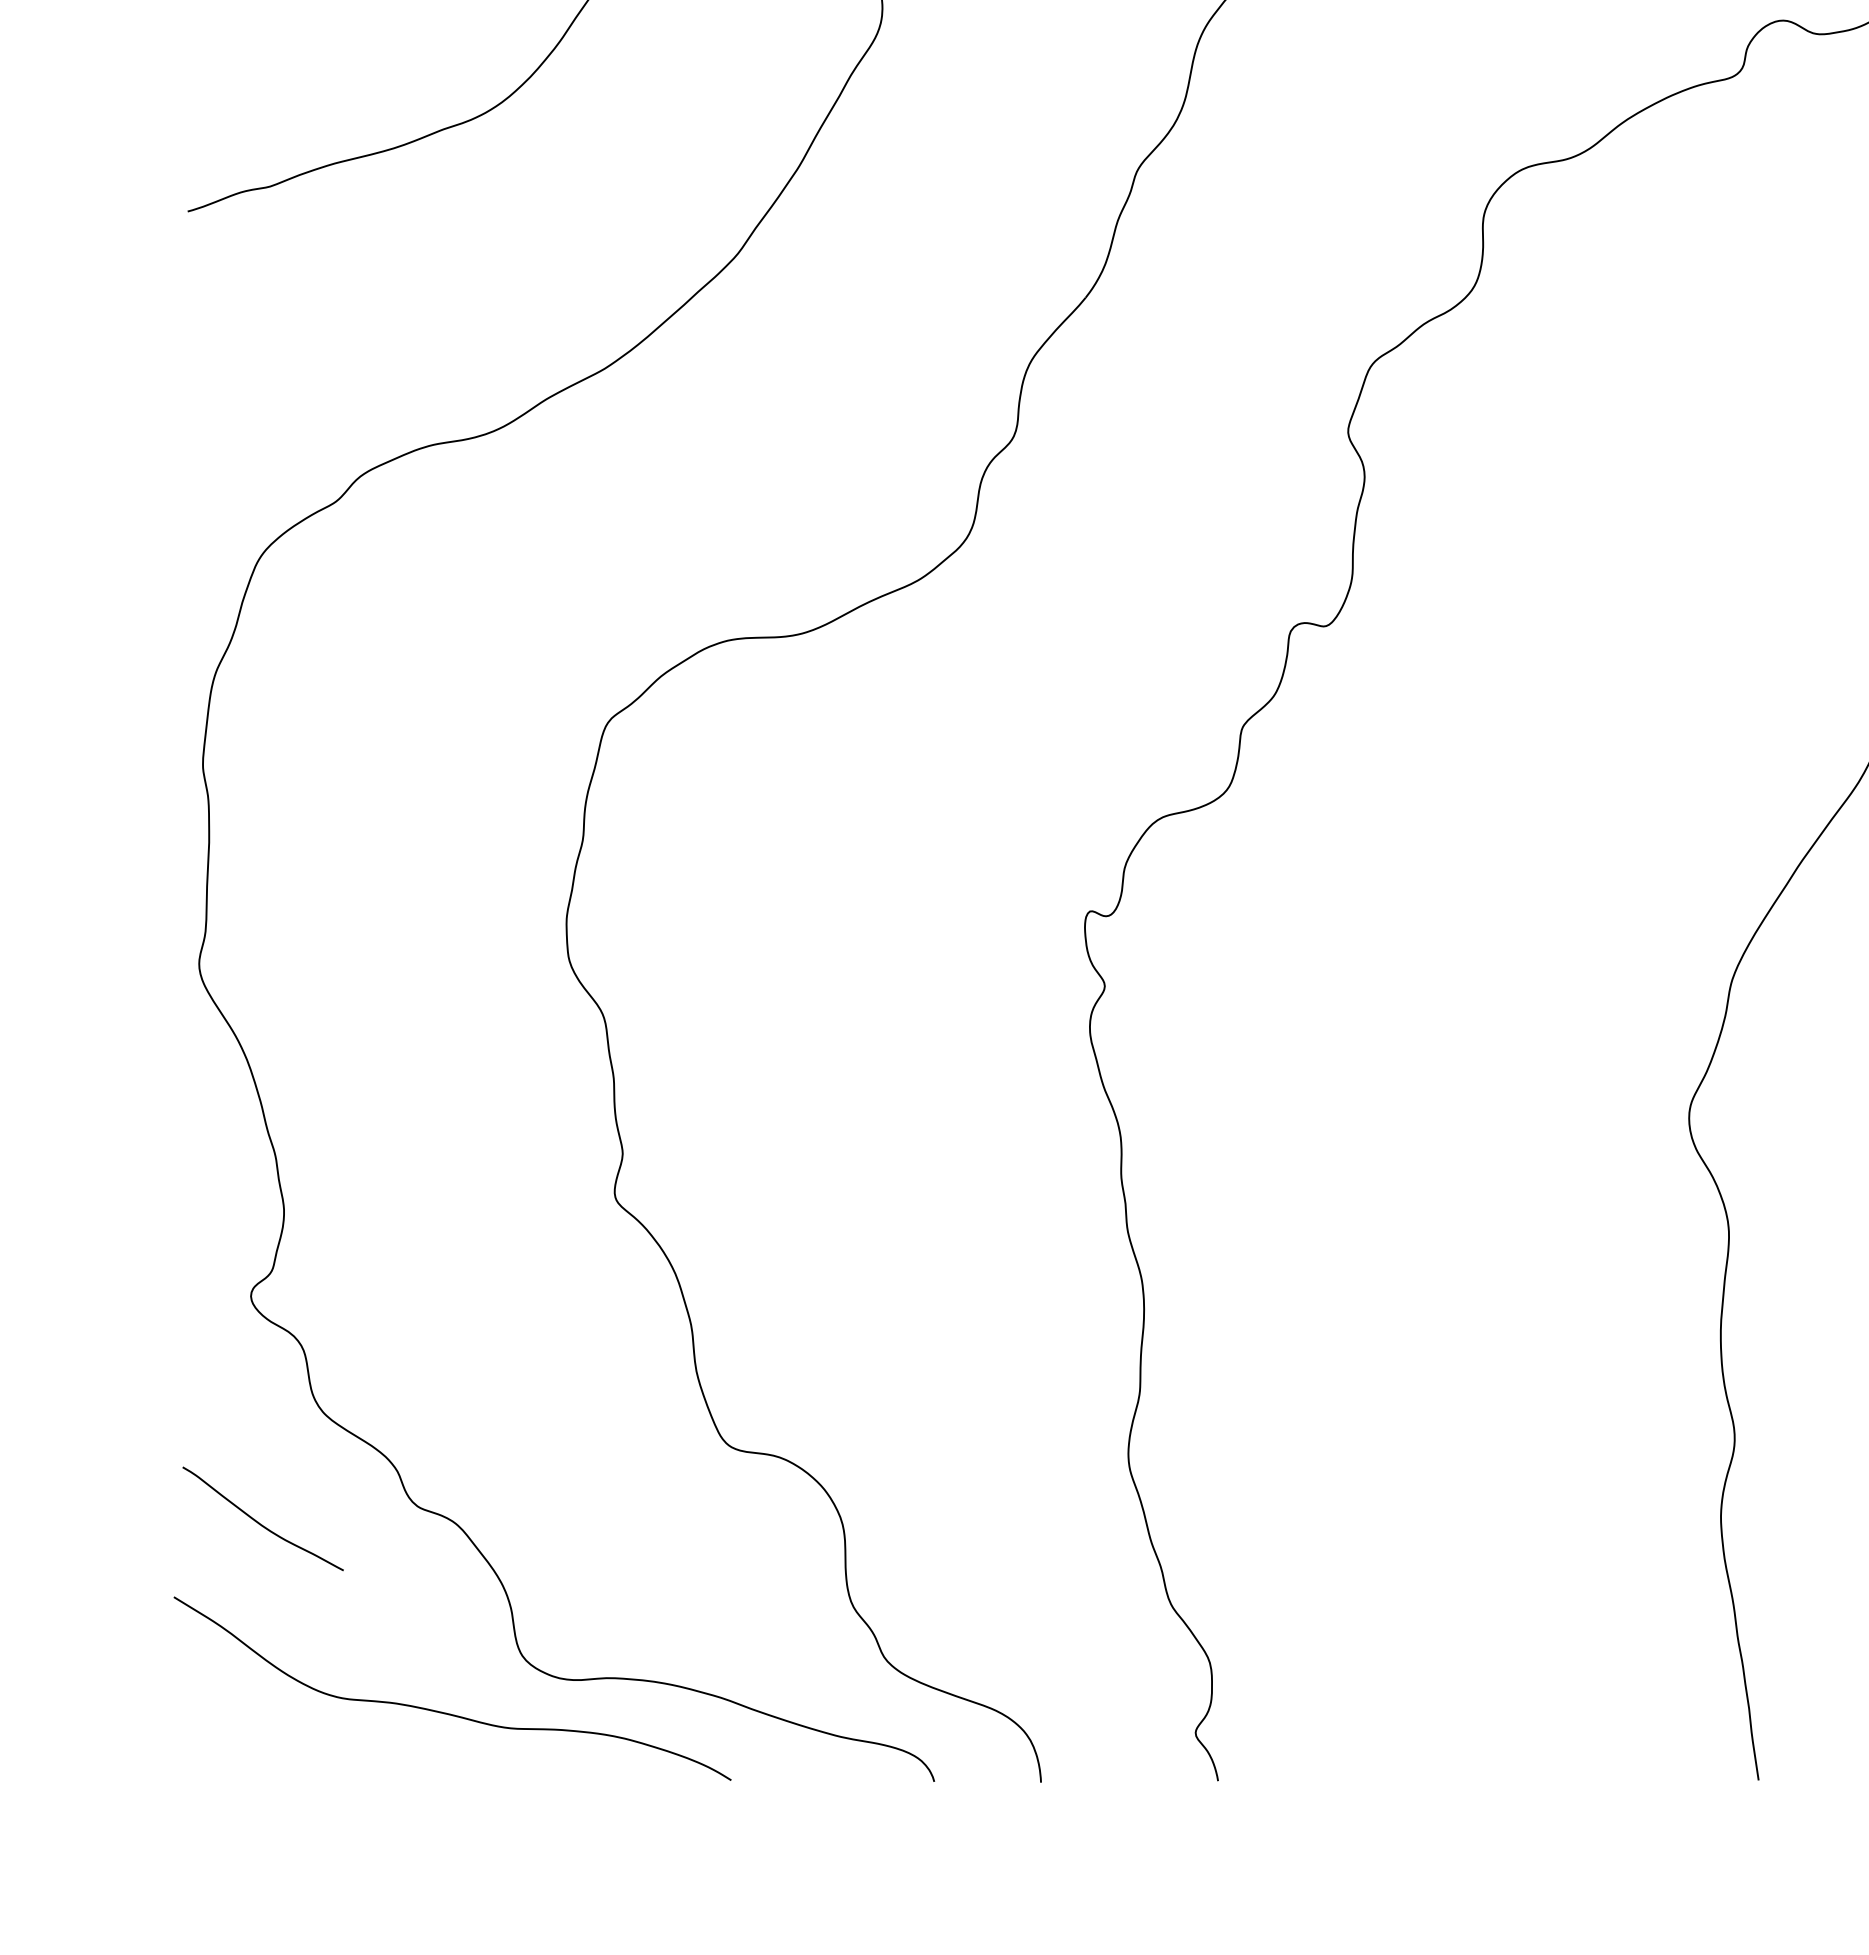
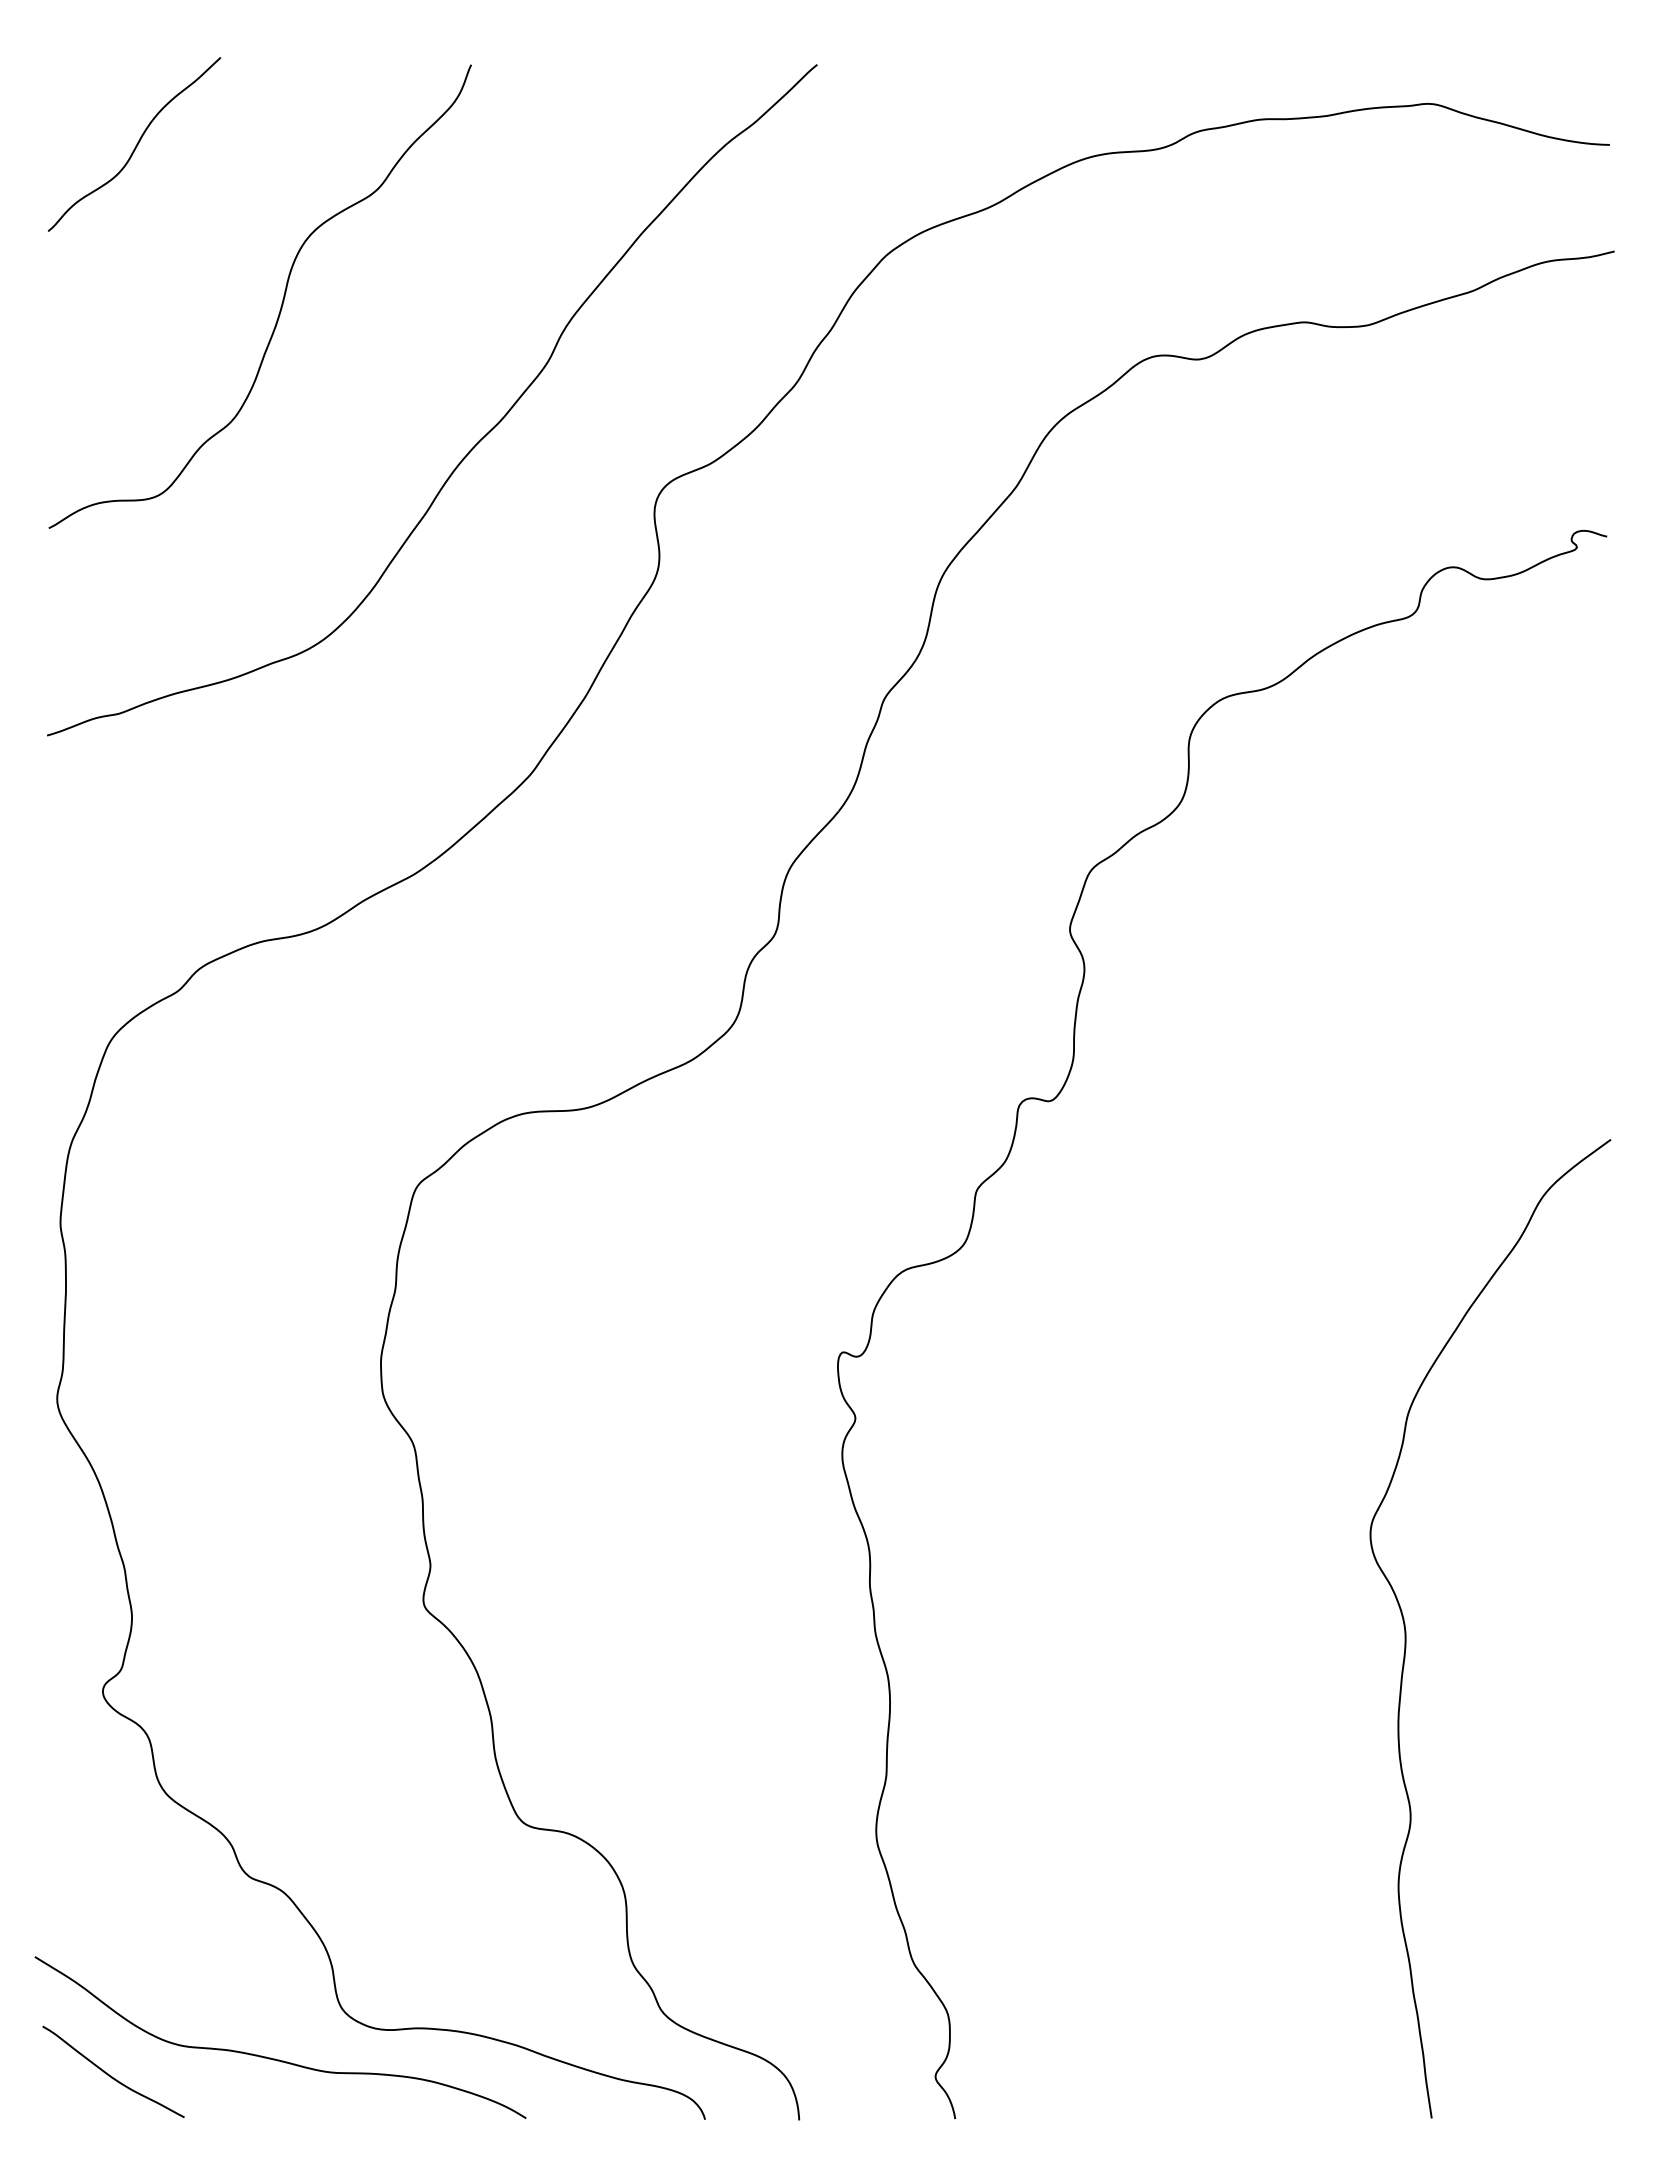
curve: (260, 1522) -> (111, 2075), moved

